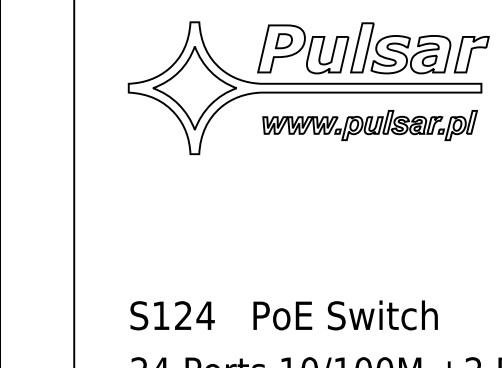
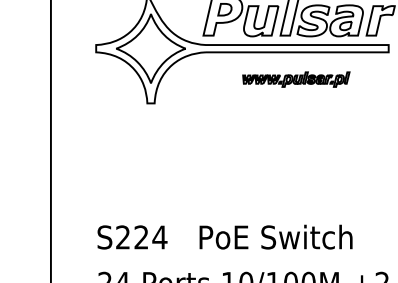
part: (369, 125) -> (295, 79), size x0.6
text: (160, 315) -> (122, 237), S124 -> S224

